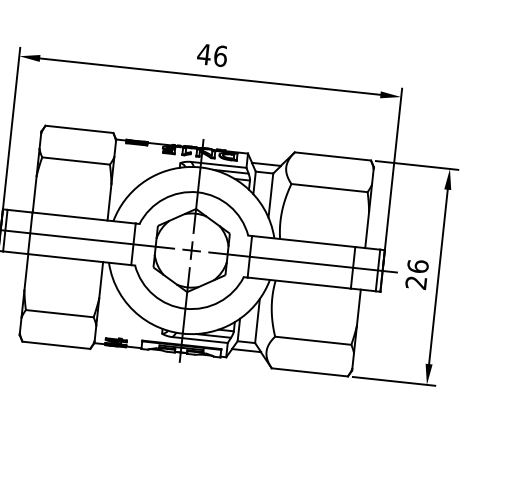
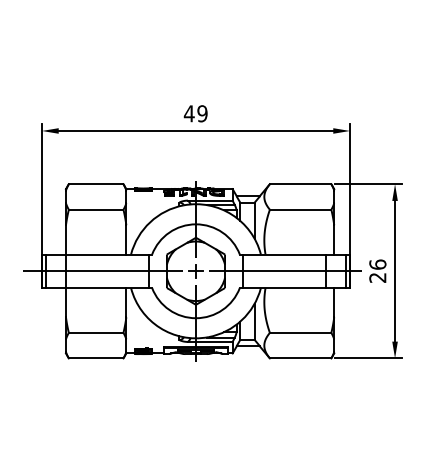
text: (220, 55) -> (202, 113), 46 -> 49

